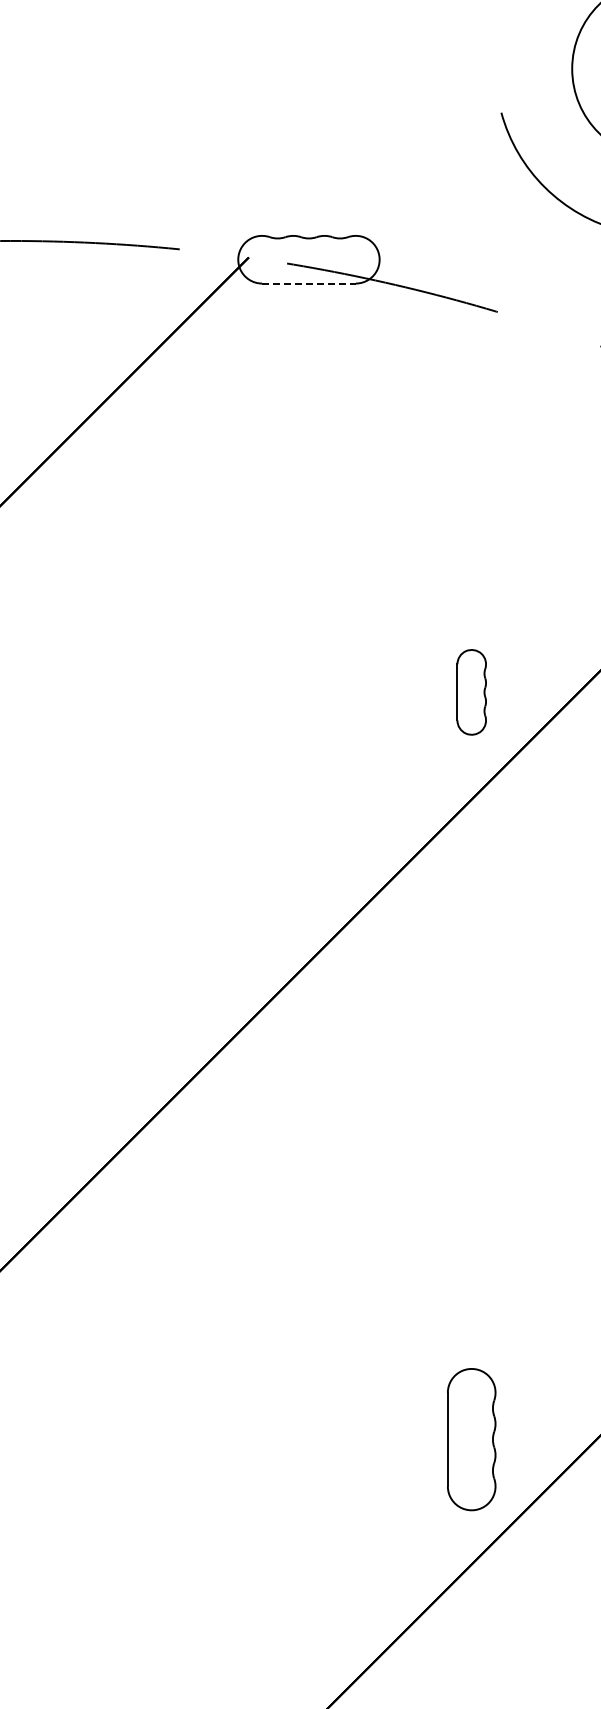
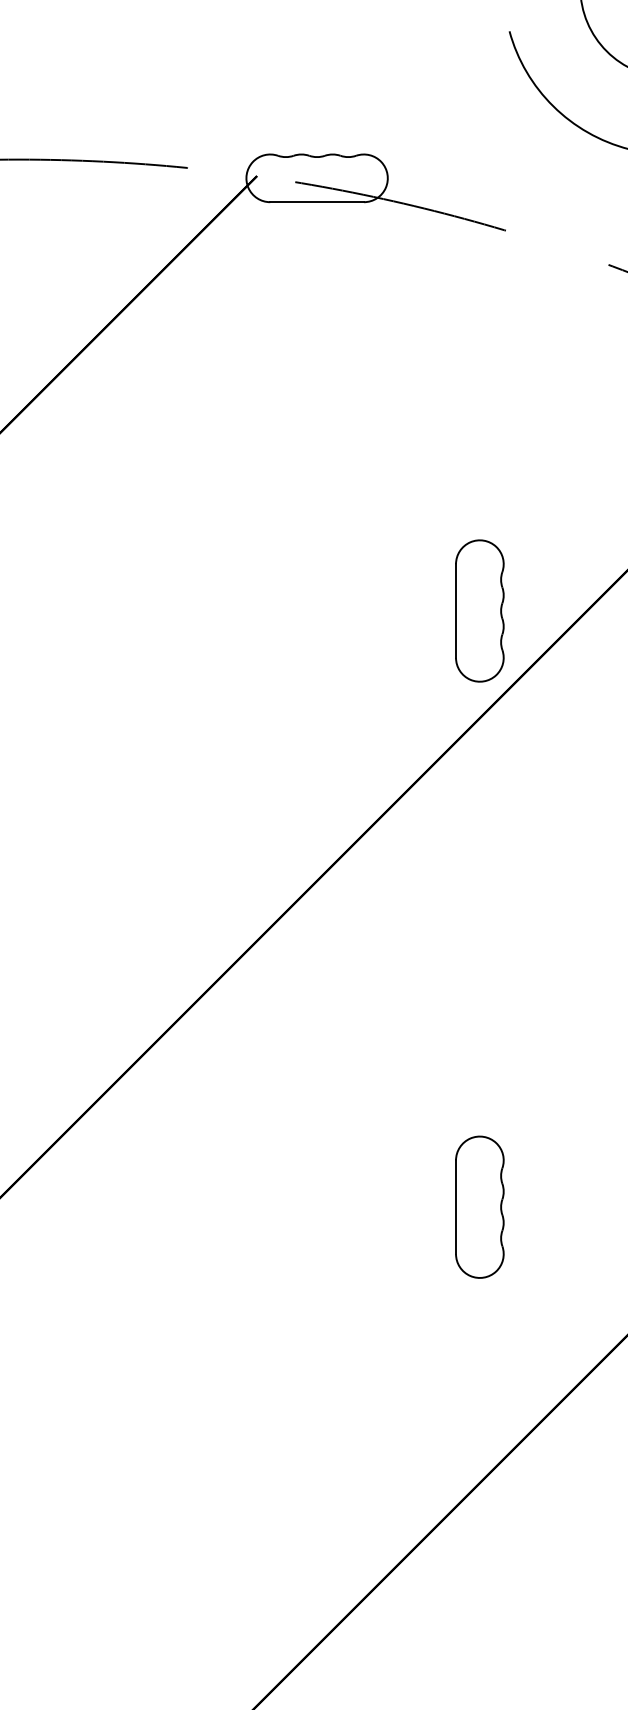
line: (309, 283) -> (317, 202), dashed -> solid
part: (471, 691) -> (479, 610), size x1.67
part: (471, 1438) -> (479, 1206), moved

